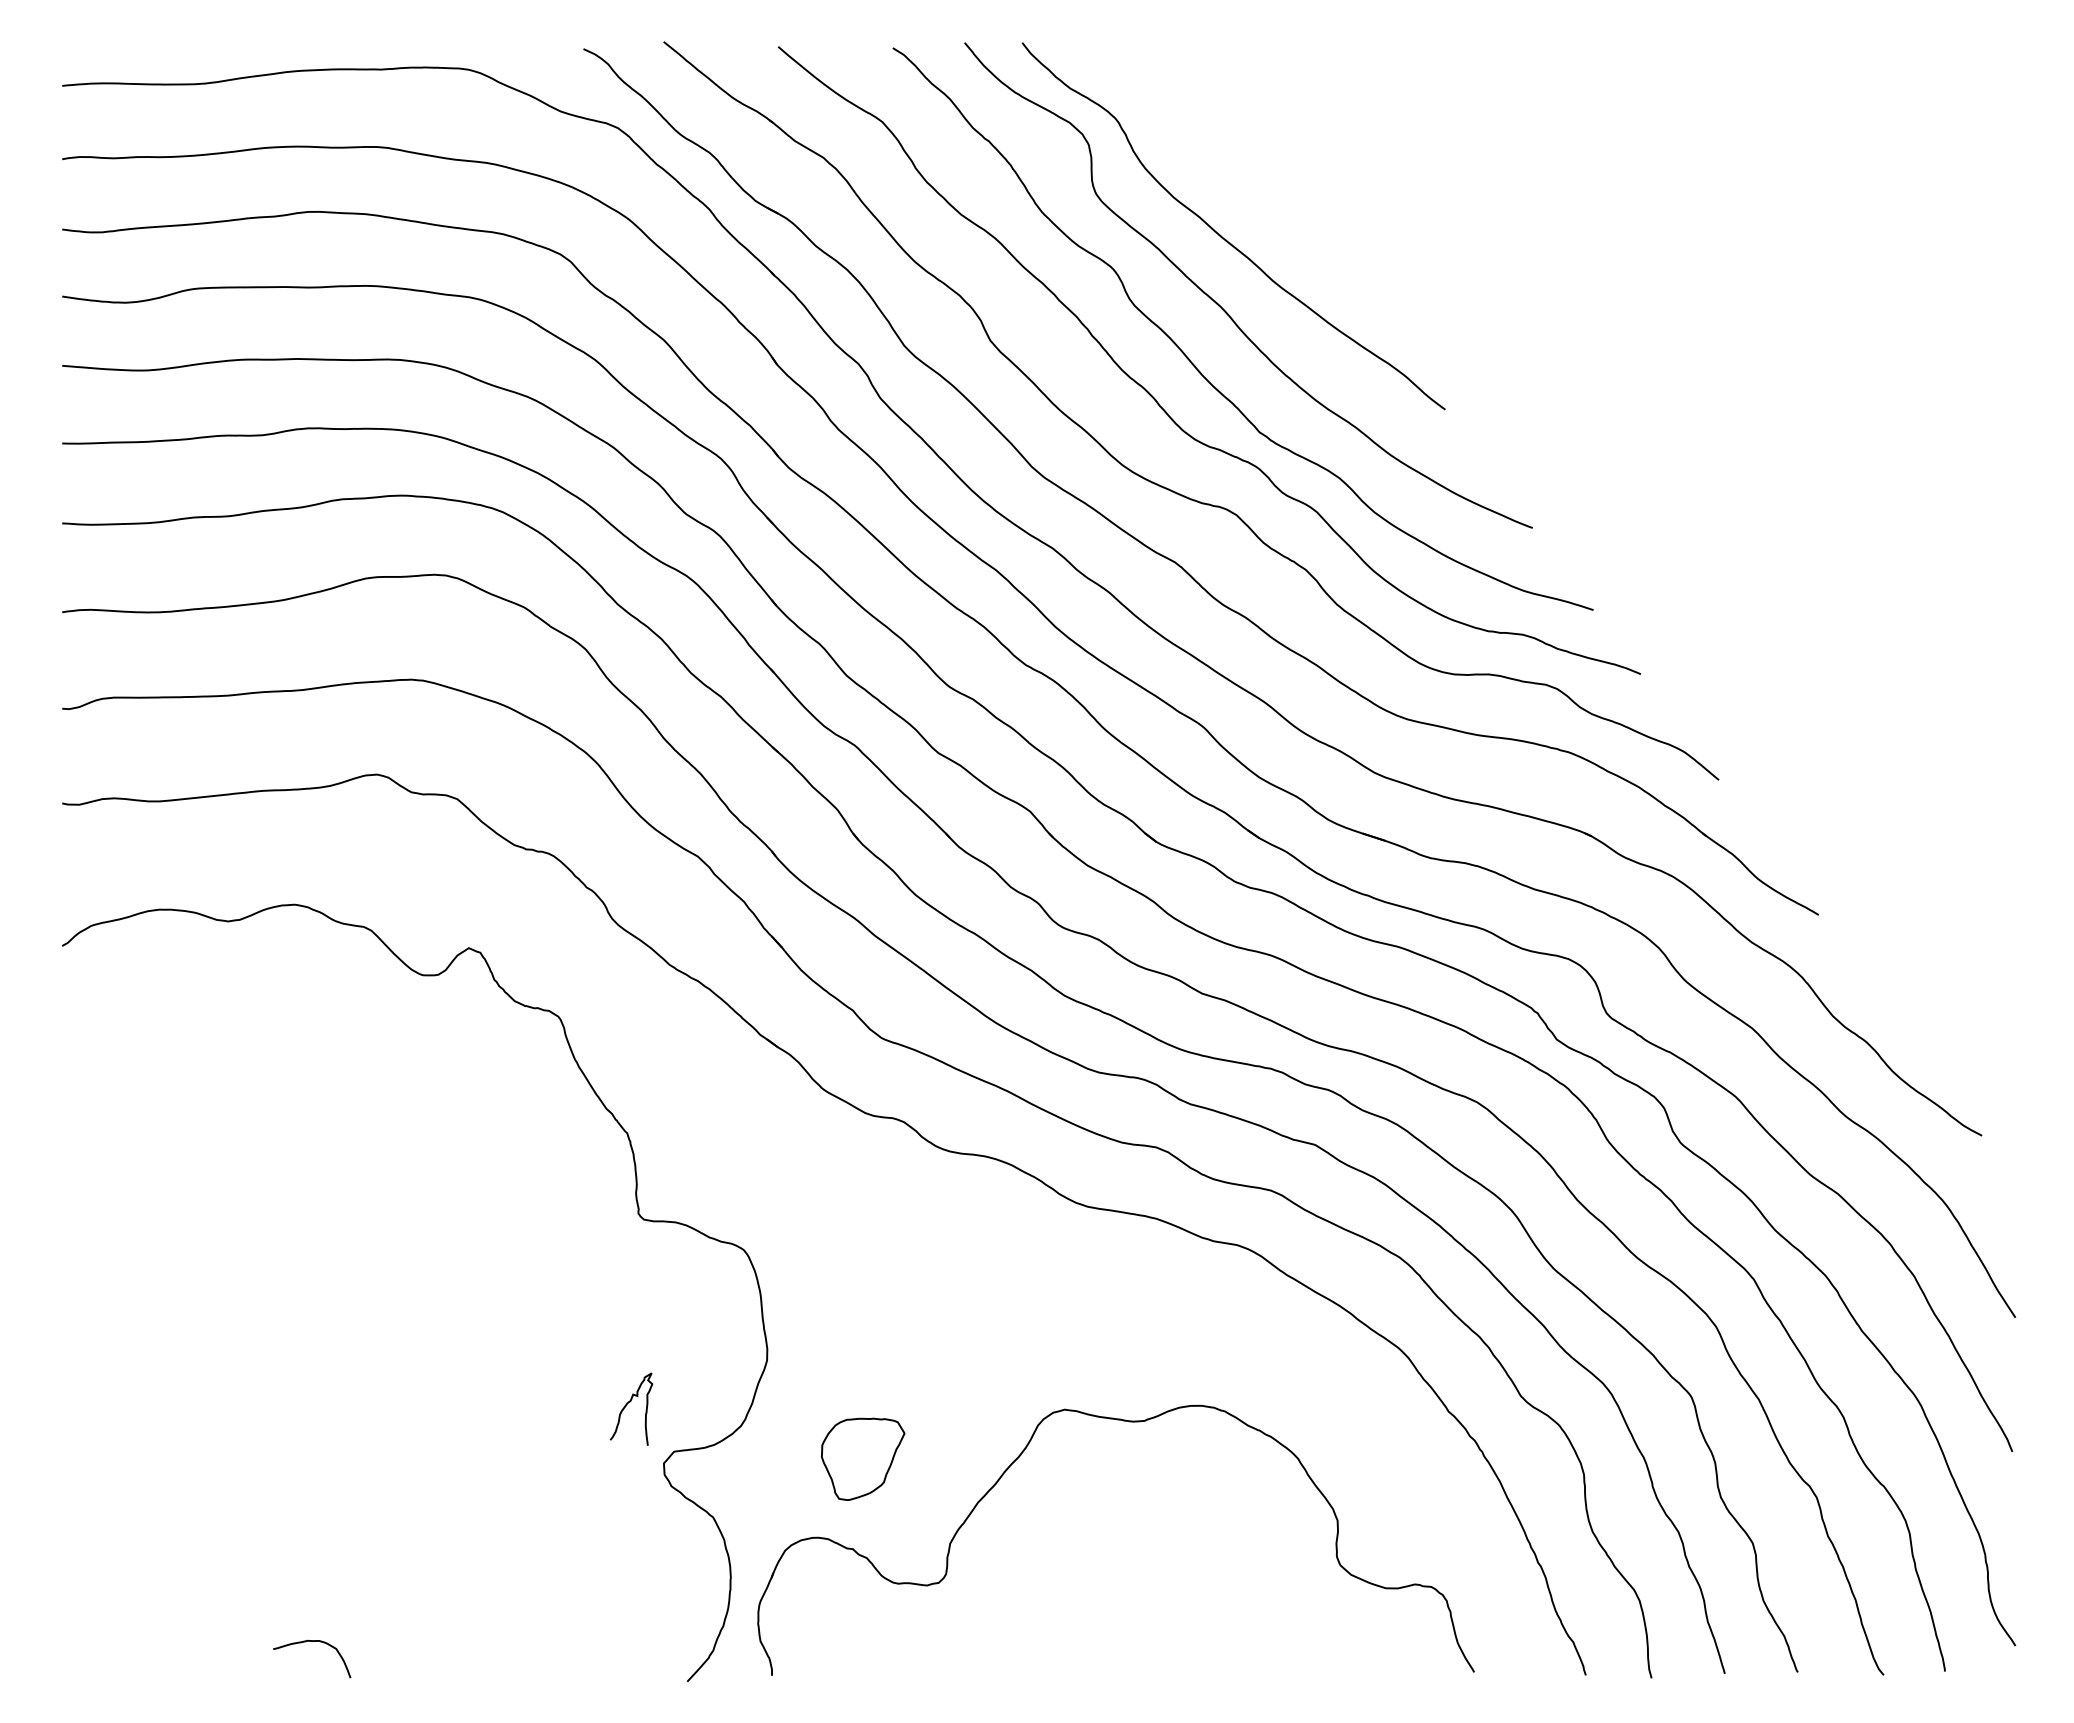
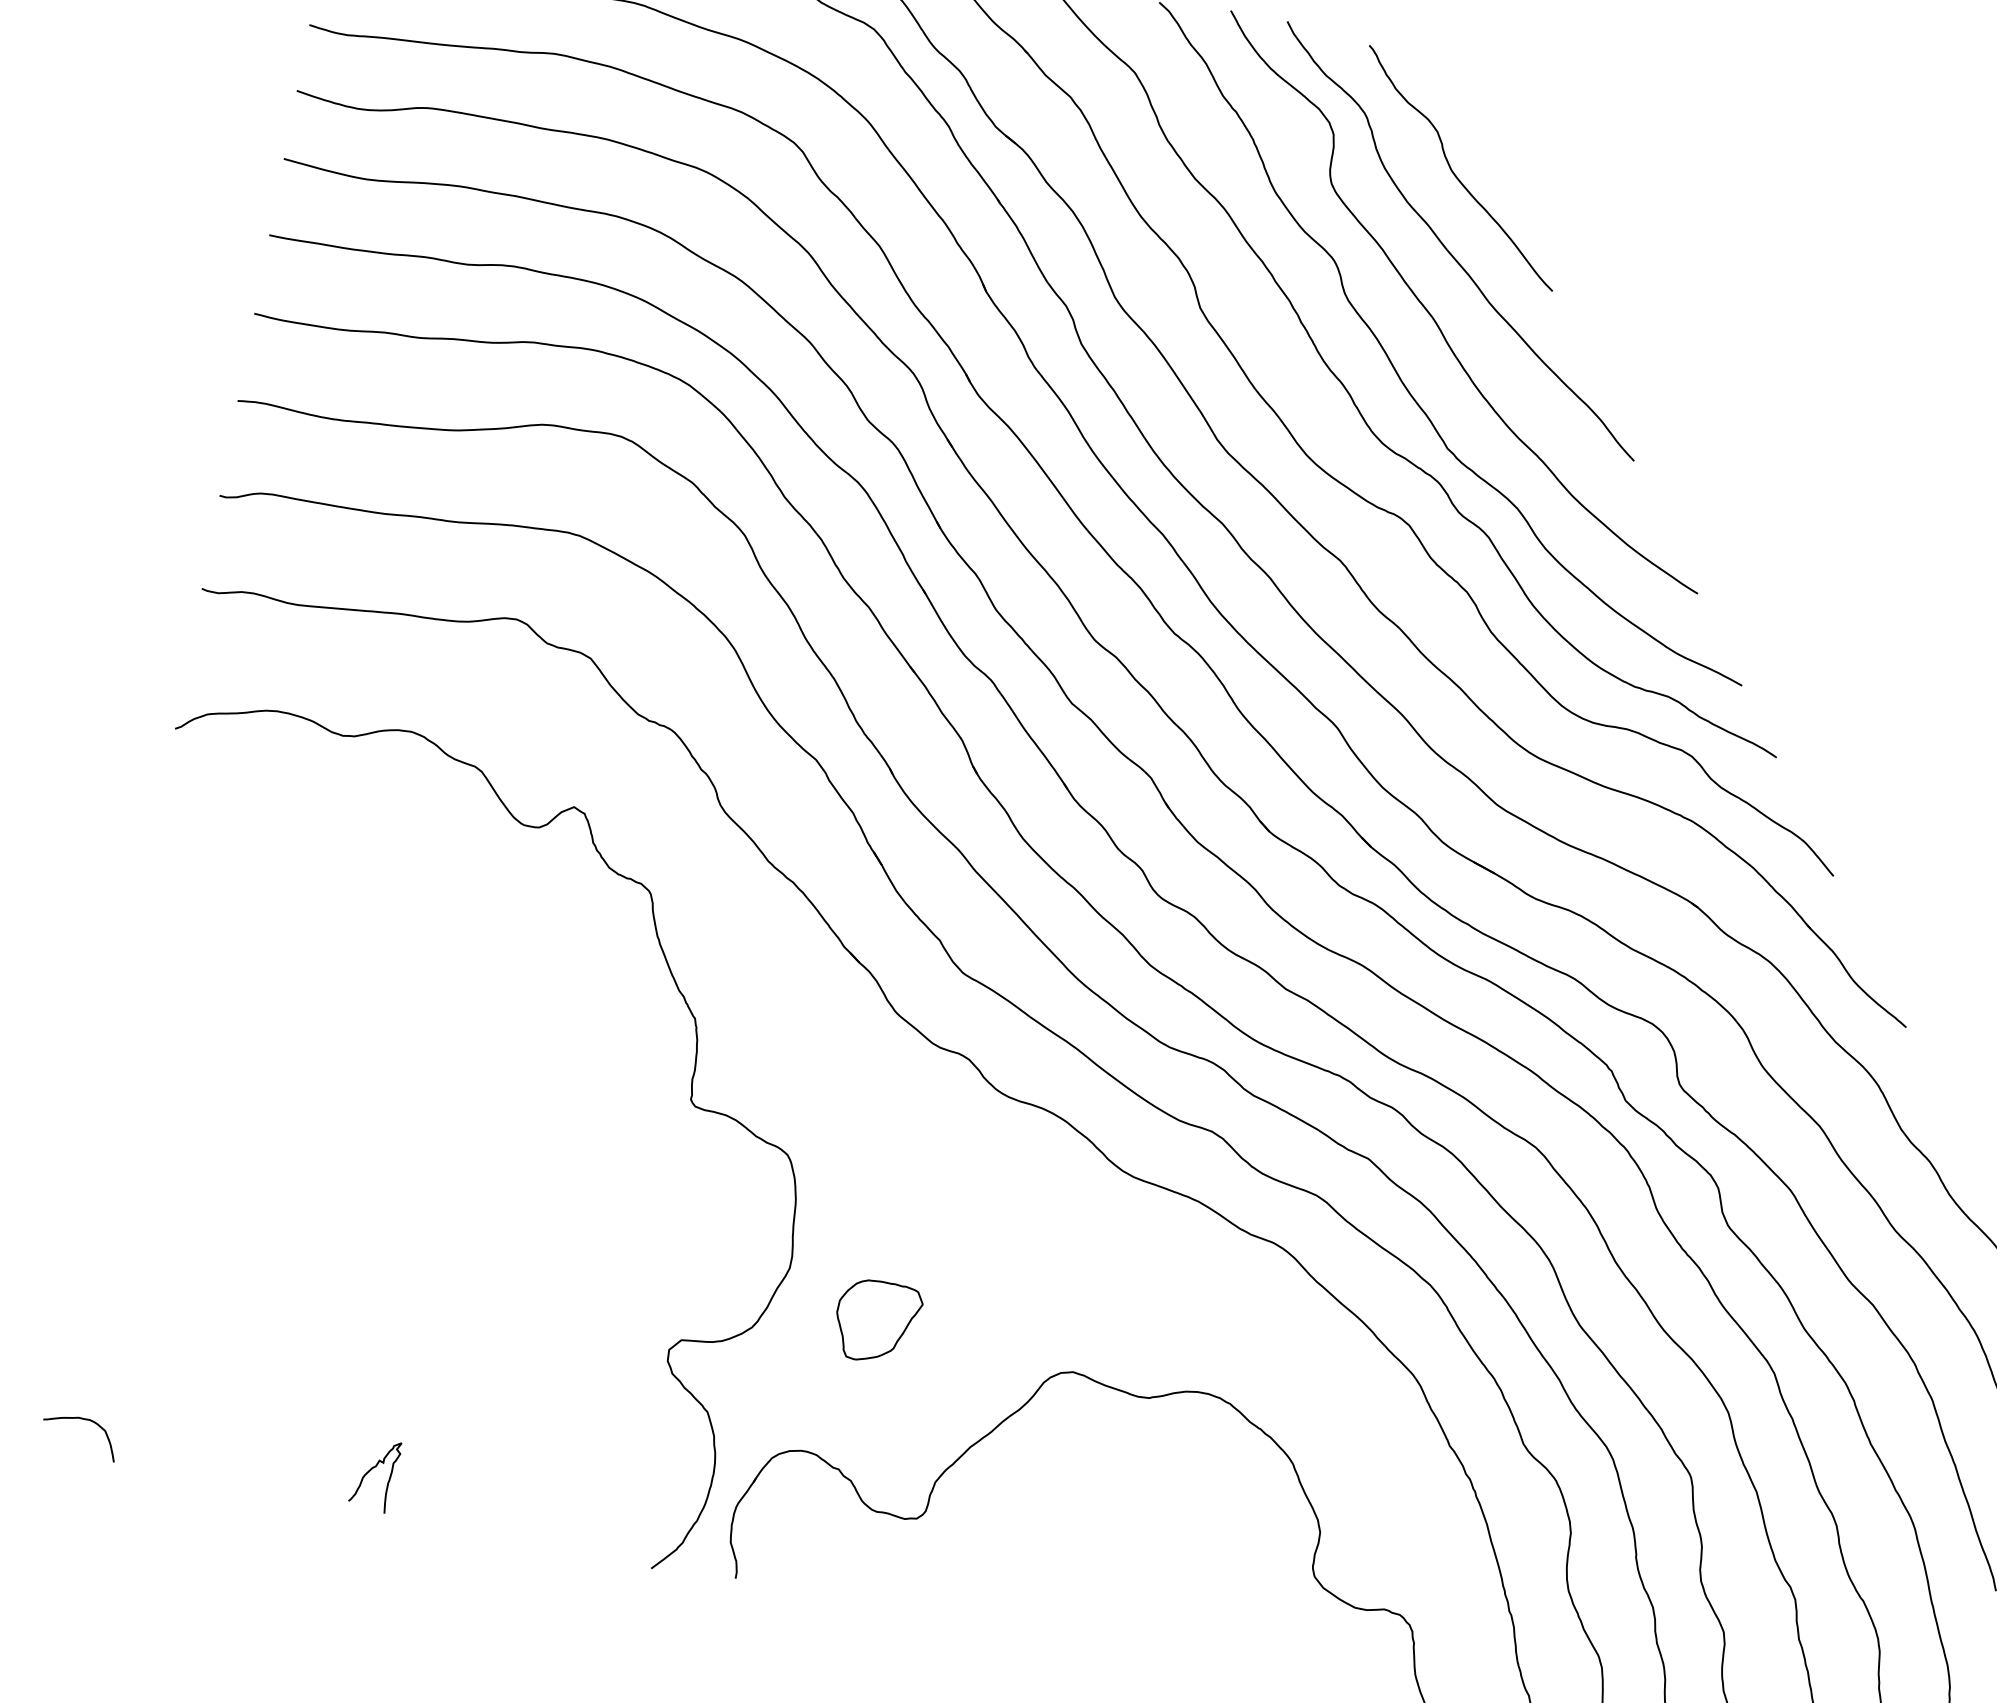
curve: (1214, 159) -> (1454, 172), added
curve: (627, 1405) -> (371, 1470), moved
part: (862, 1458) -> (876, 1321), moved
curve: (312, 1641) -> (83, 1419), moved

